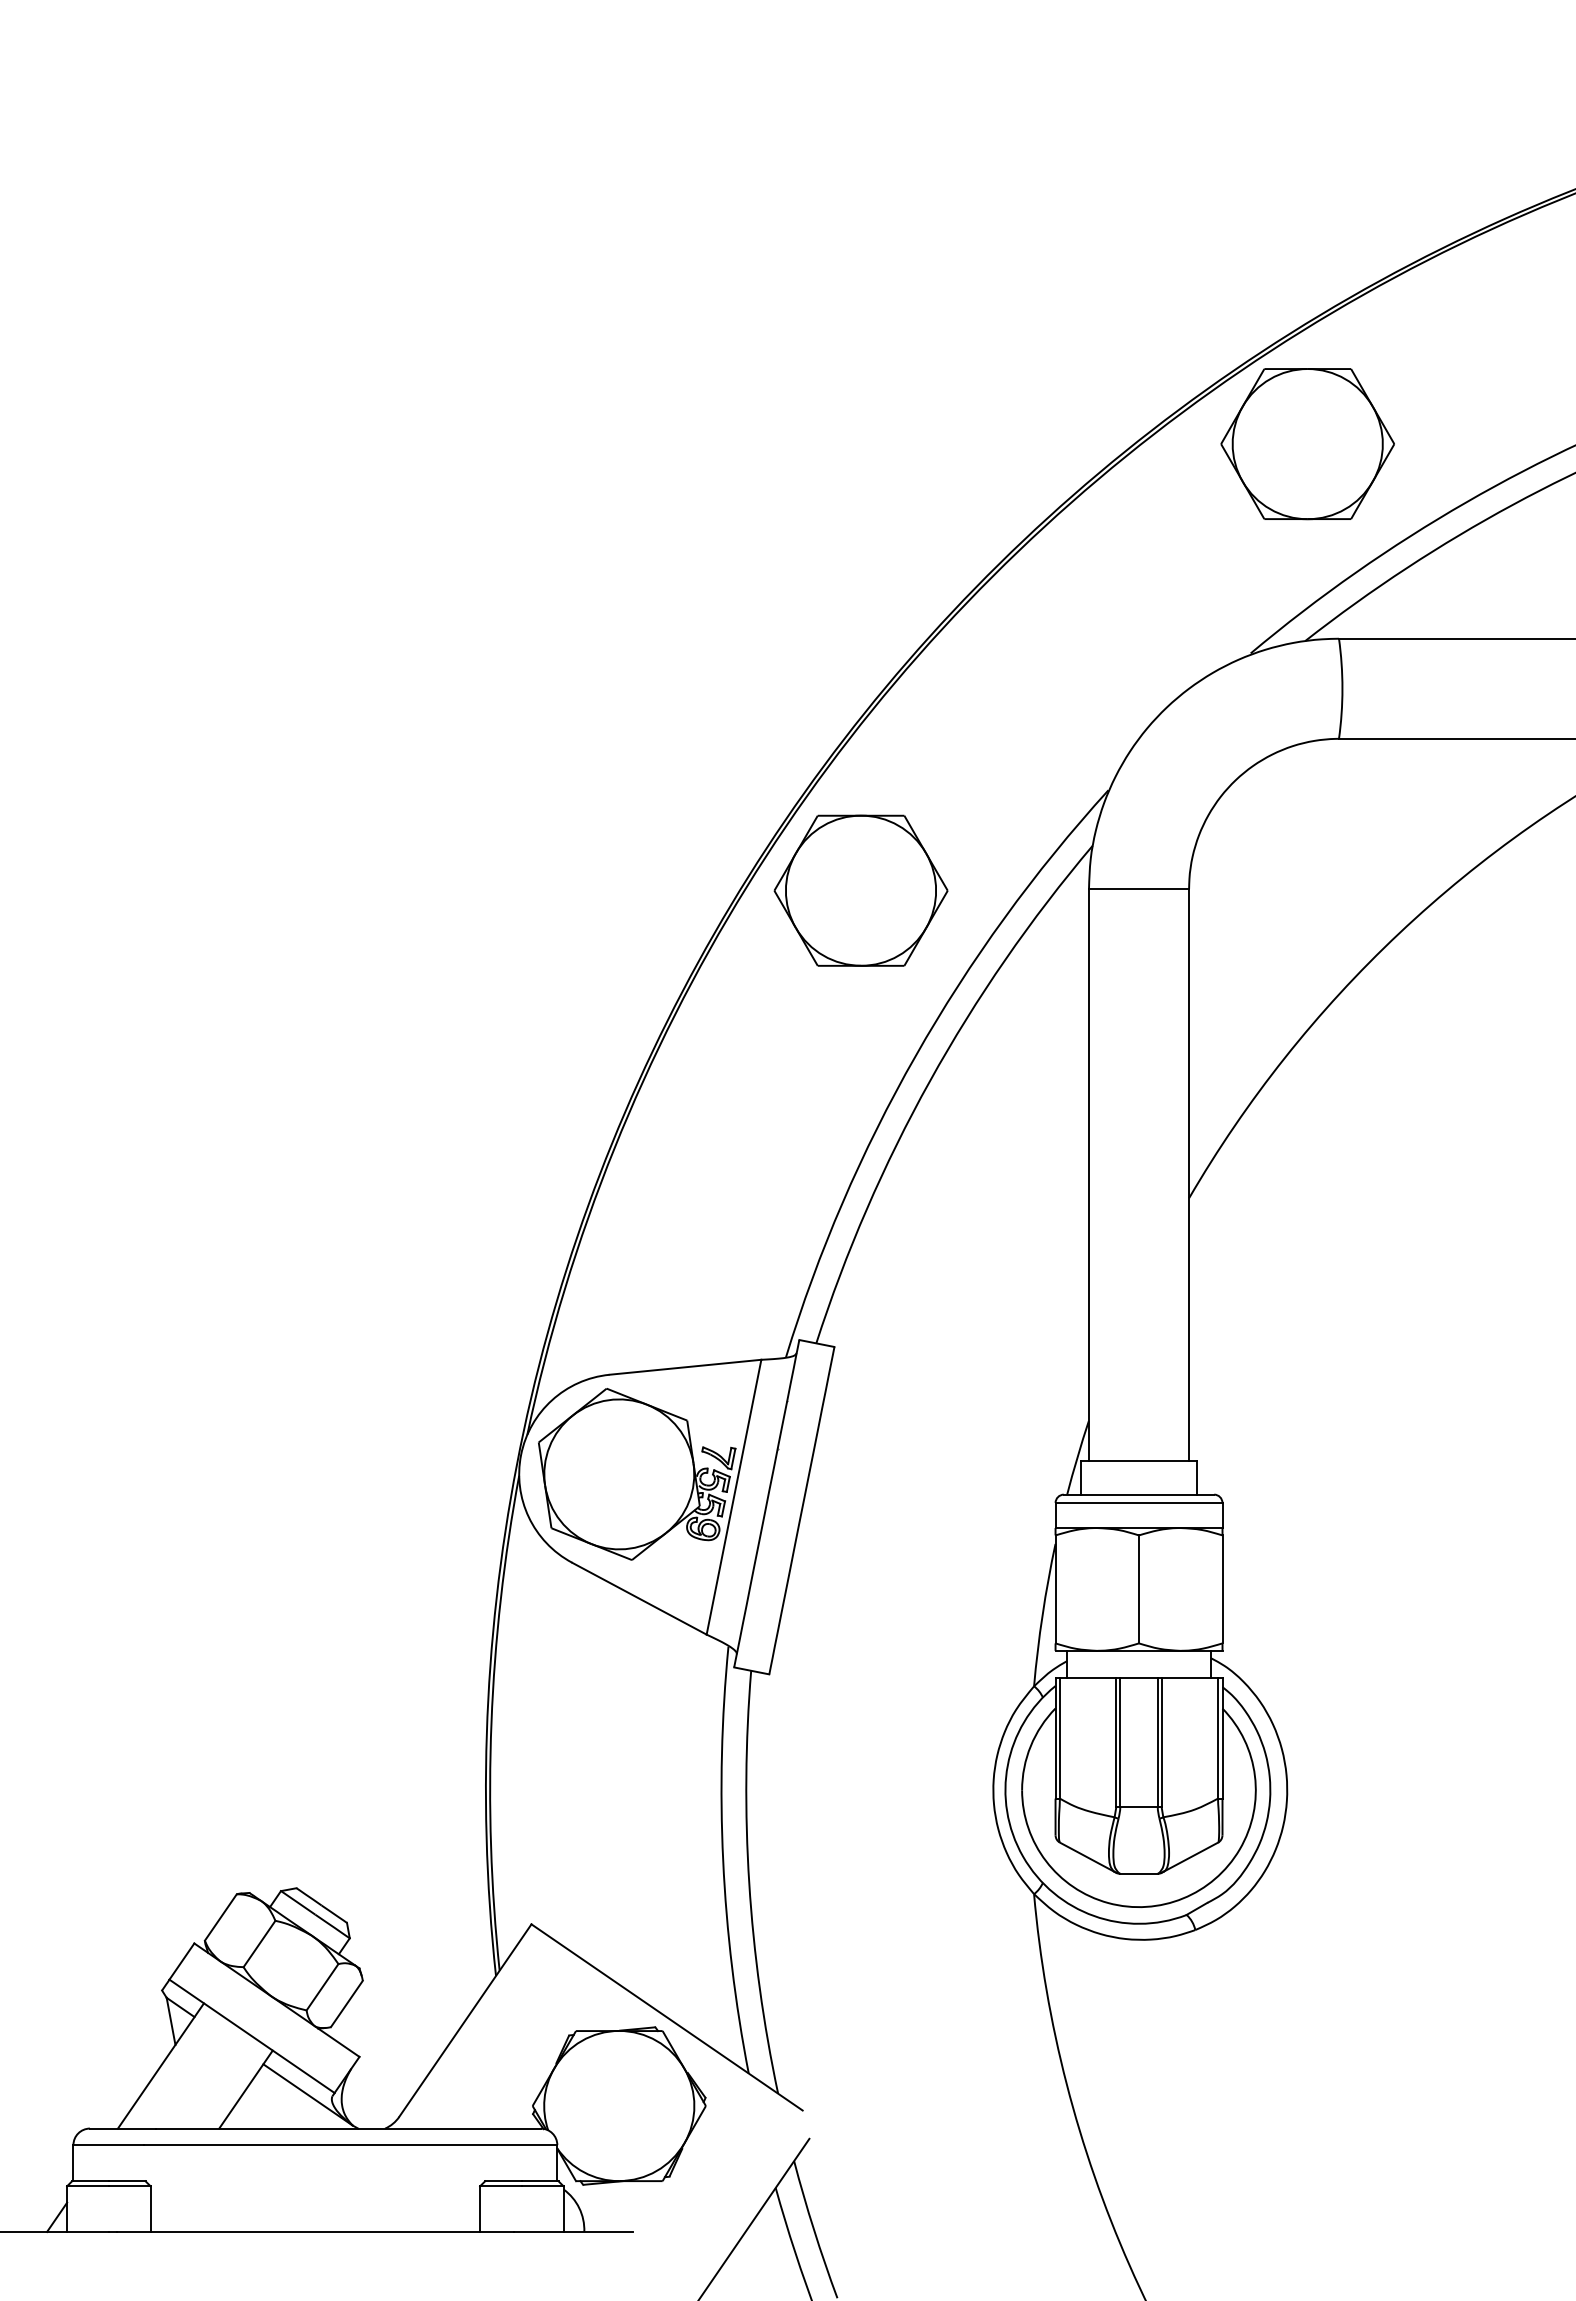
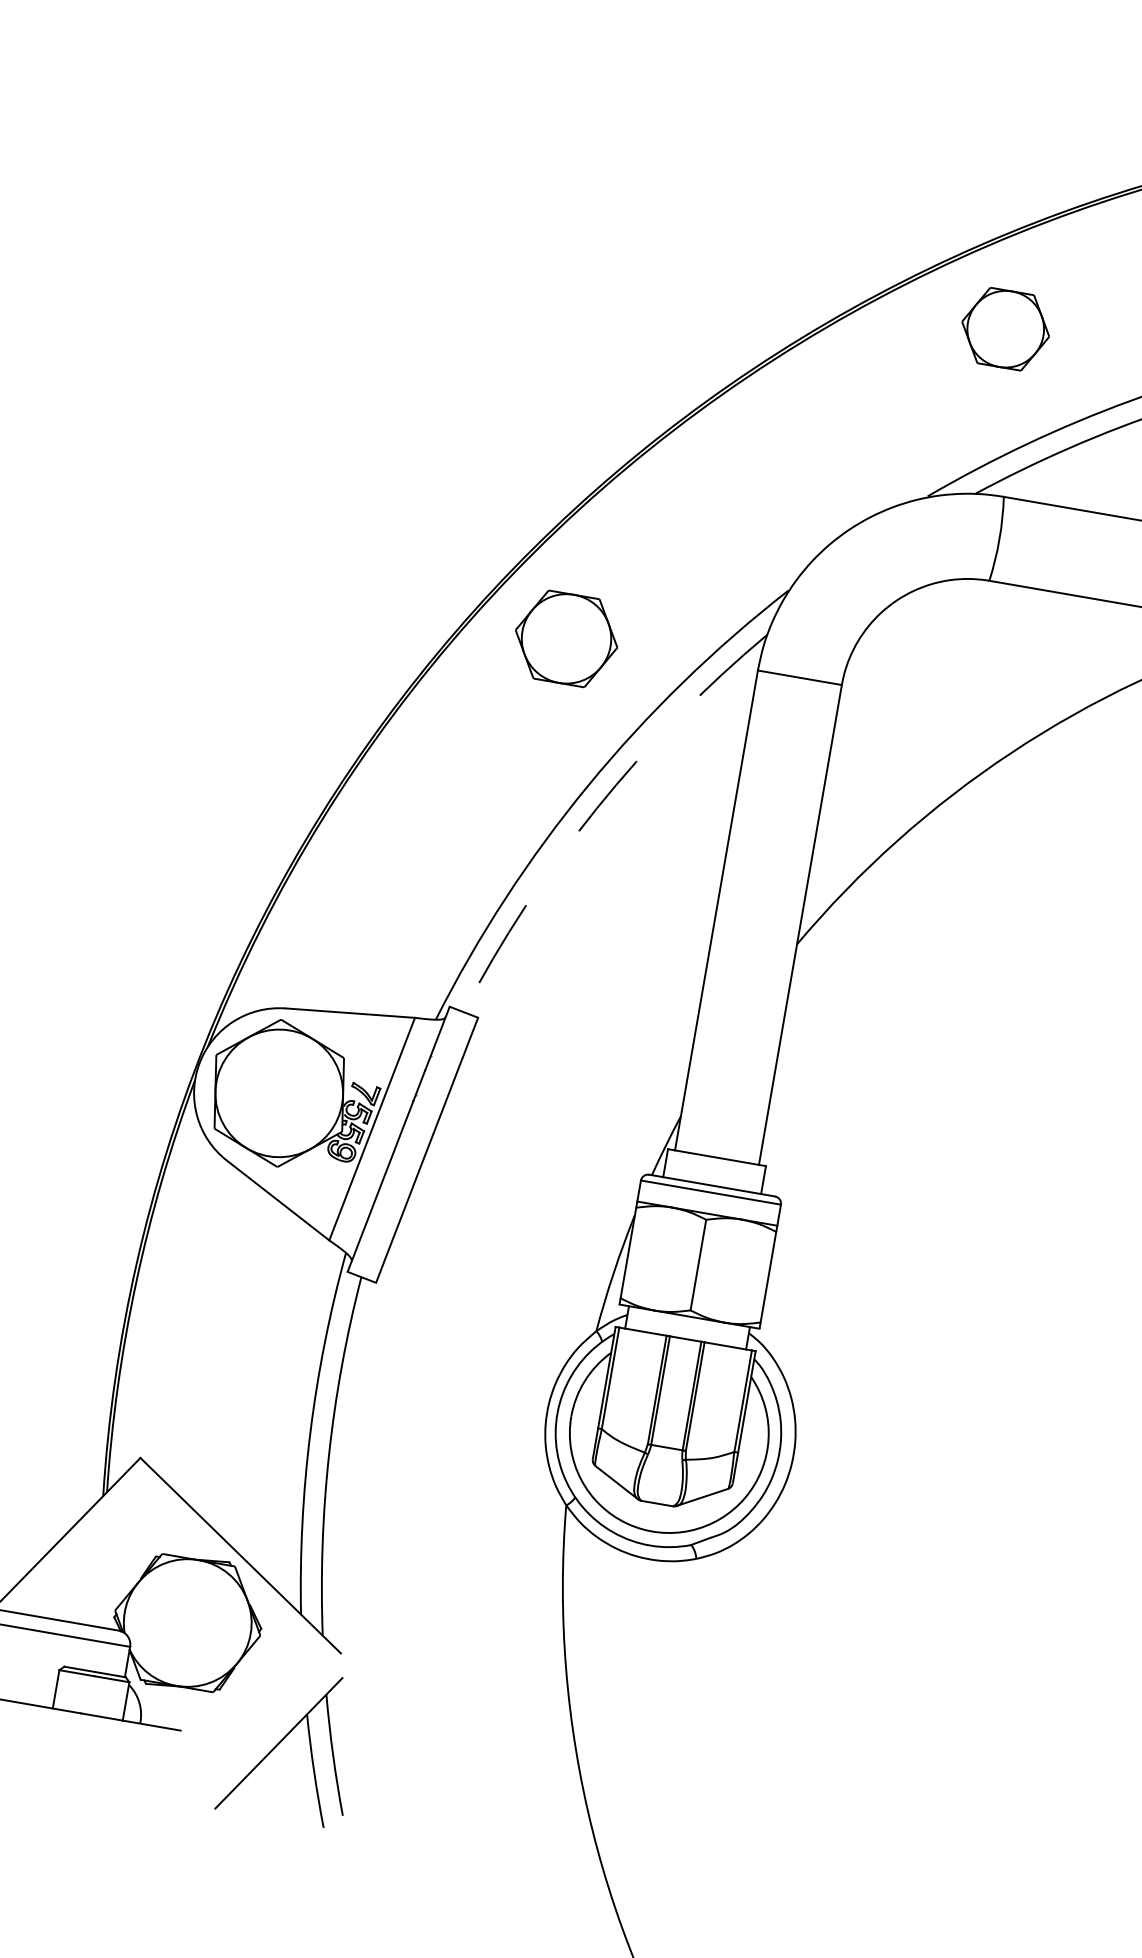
part: (1307, 444) -> (1005, 329), size x0.6
part: (860, 890) -> (566, 638), size x0.7
arc: (930, 1080) -> (597, 808), solid -> dashed

